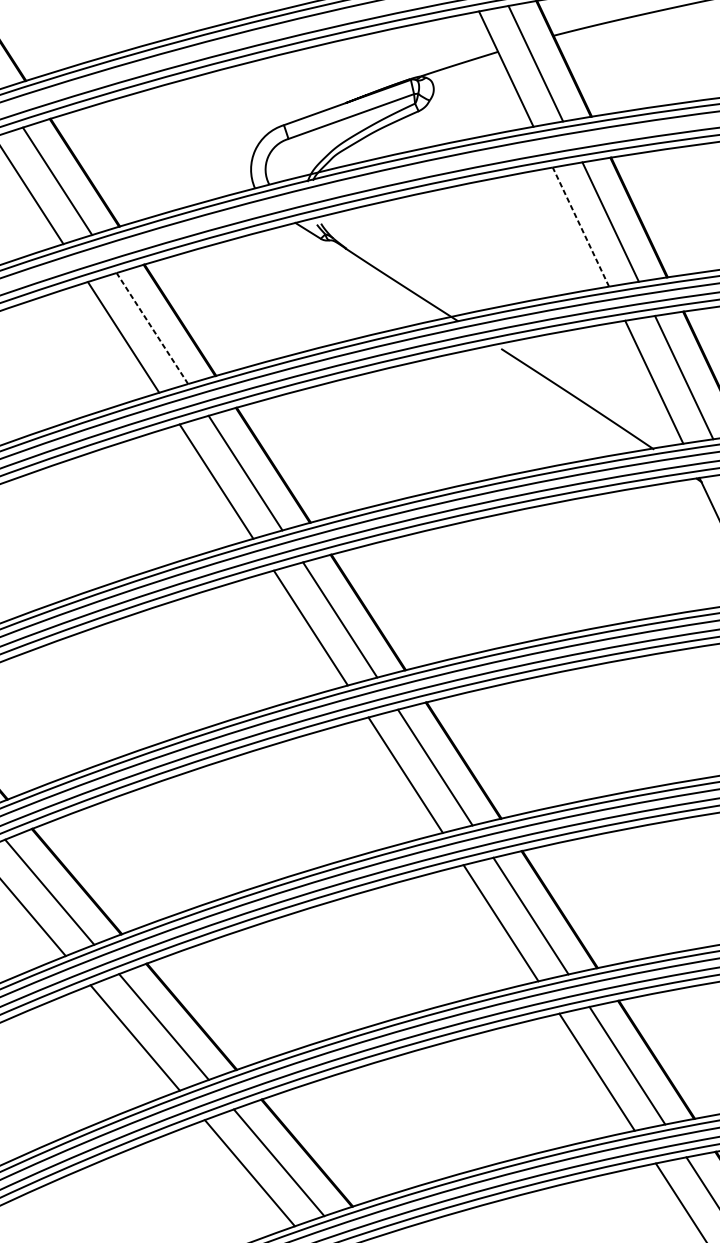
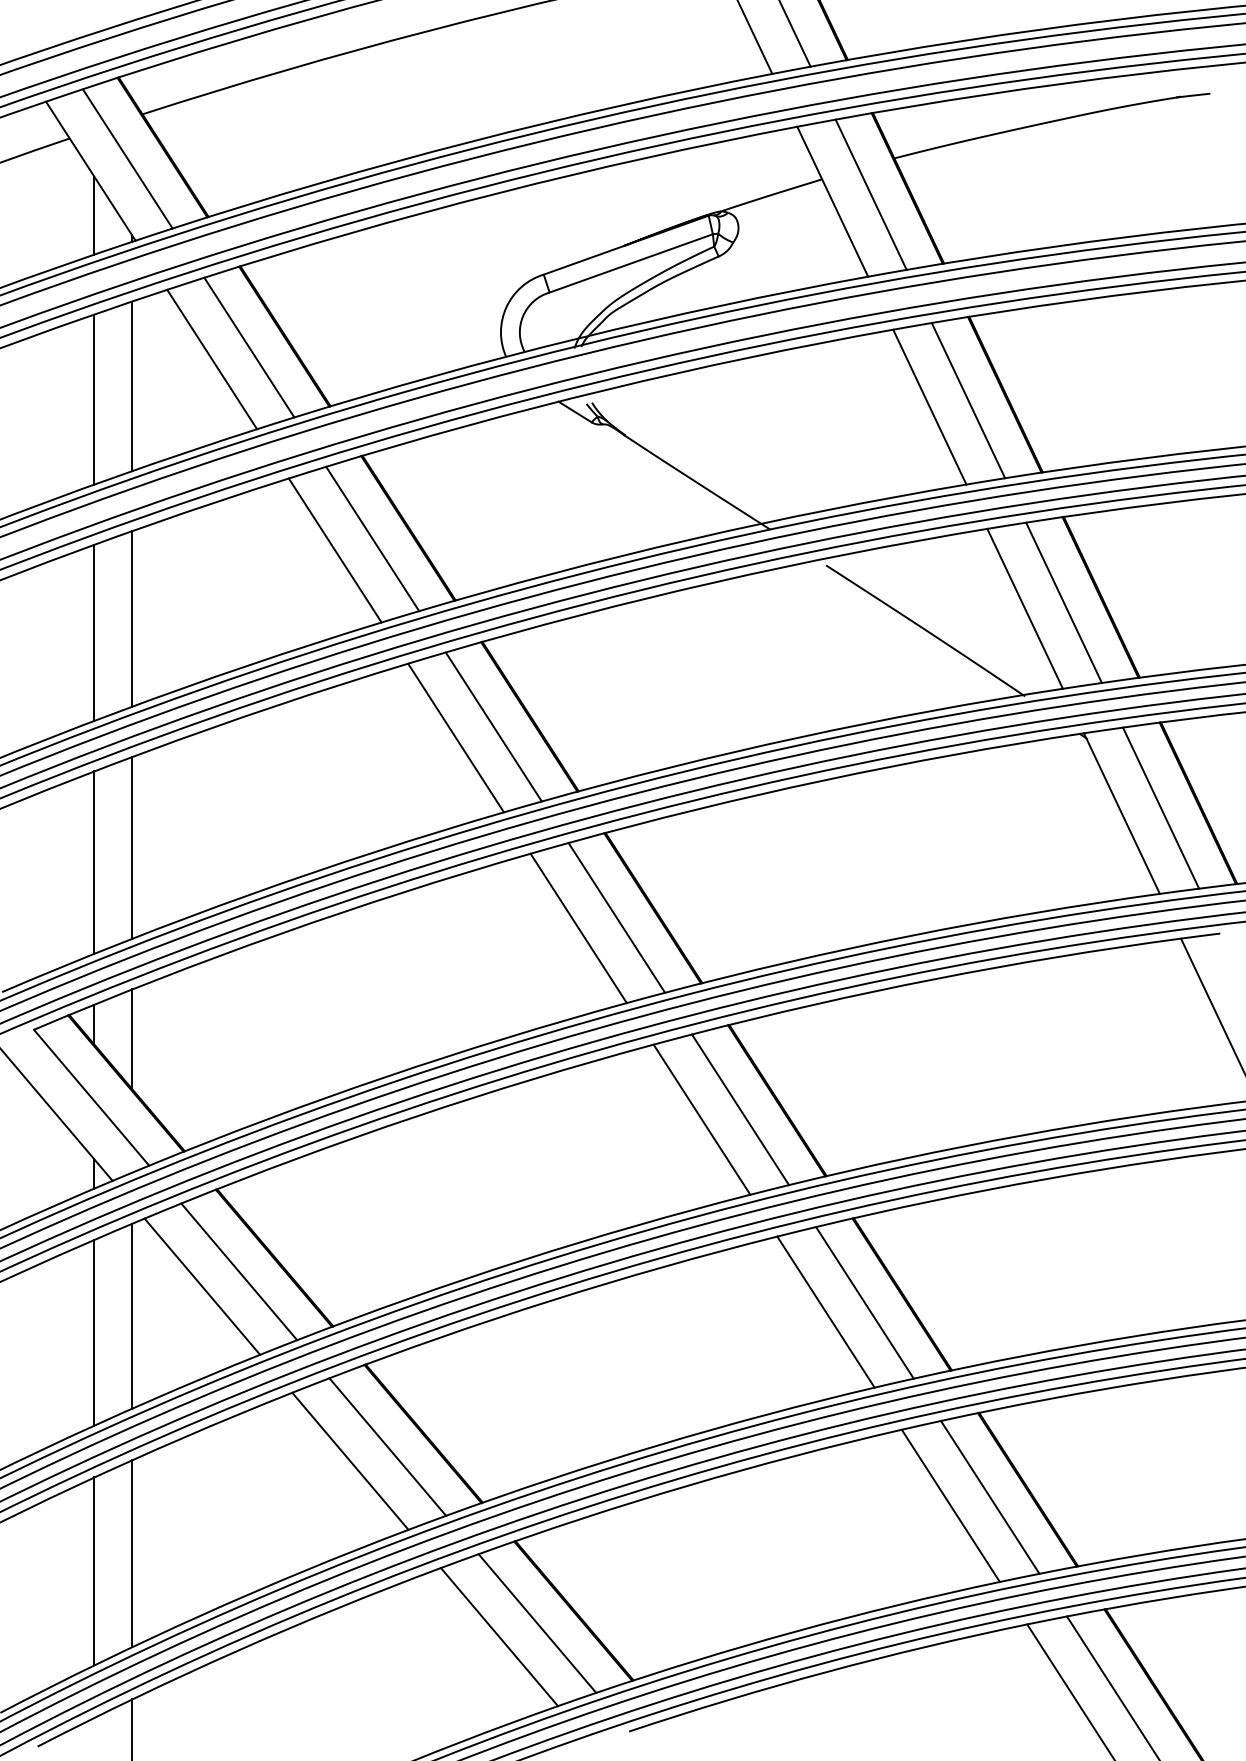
line: (580, 227) -> (929, 407), dashed -> solid
line: (152, 328) -> (372, 539), dashed -> solid

